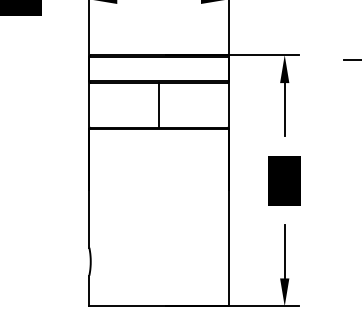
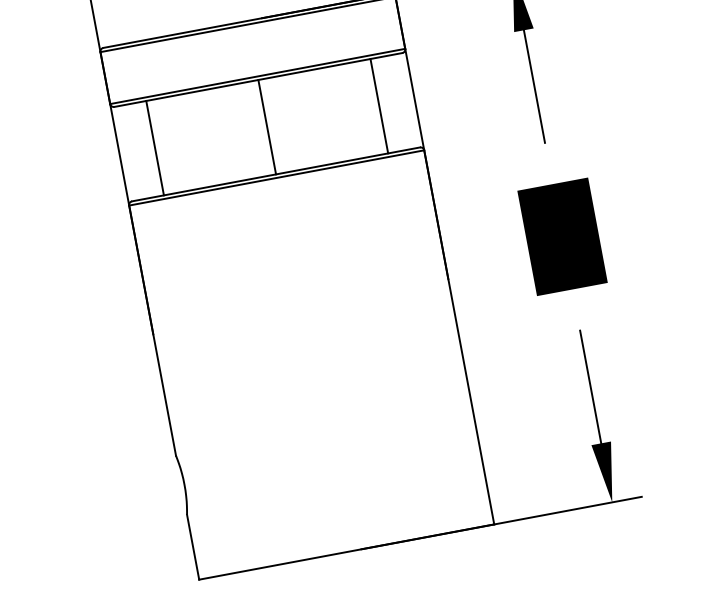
line: (106, 105) -> (155, 148), added
line: (212, 105) -> (380, 106), added

